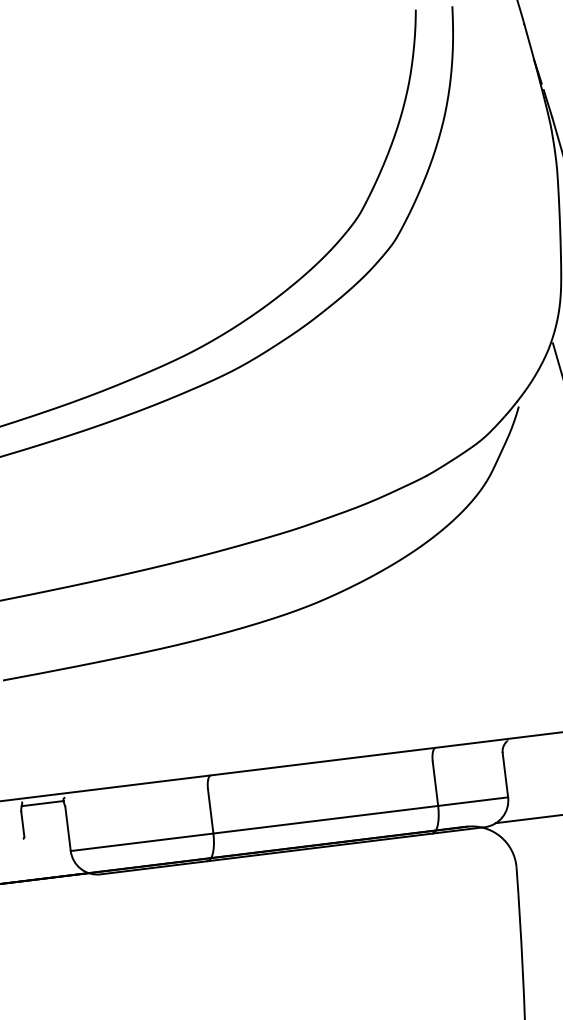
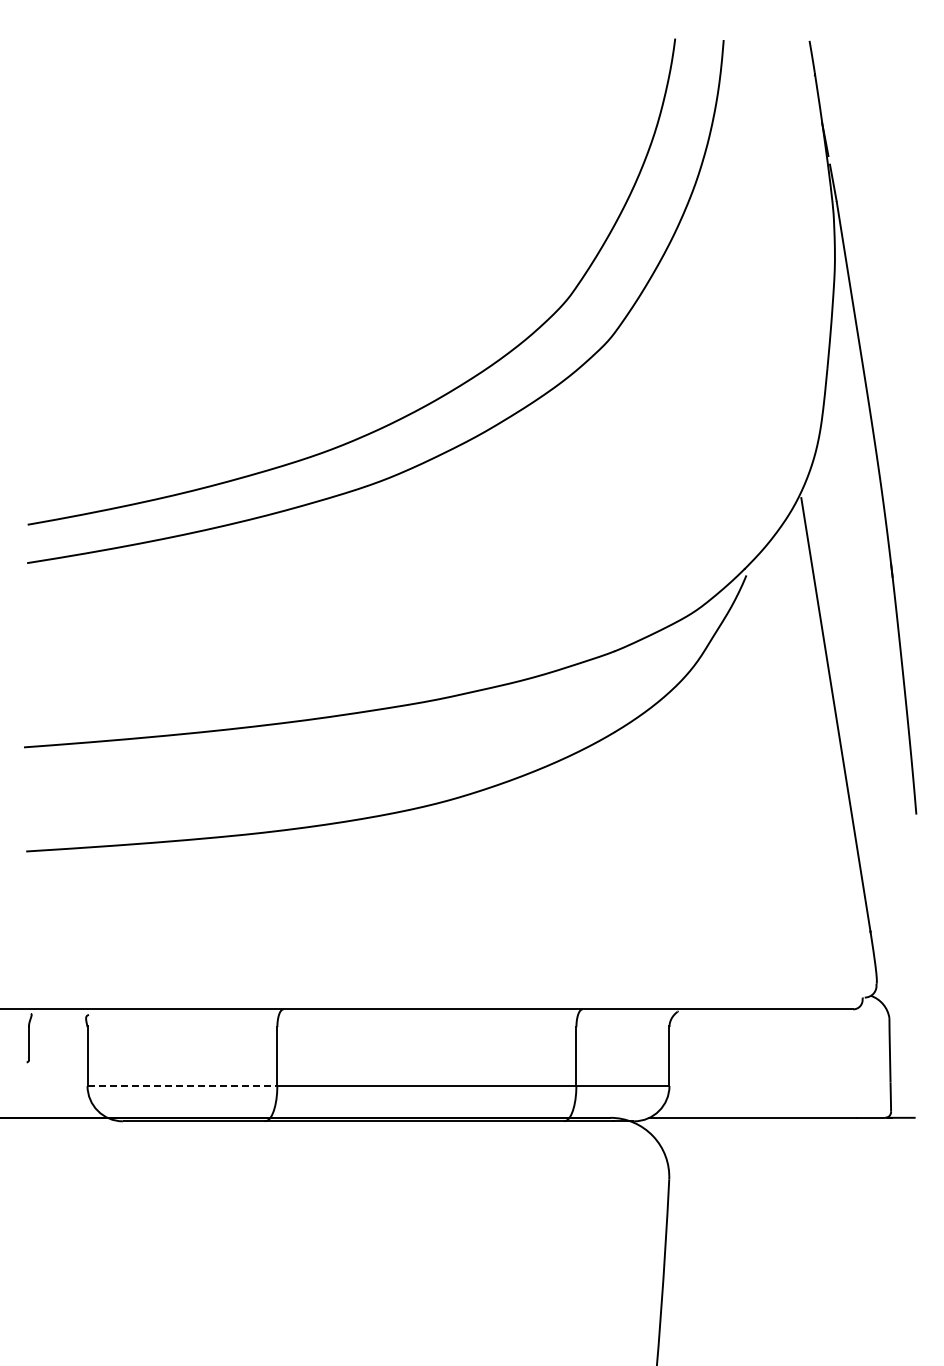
line: (42, 803) -> (58, 1019), removed
line: (142, 841) -> (182, 1085), solid -> dashed

